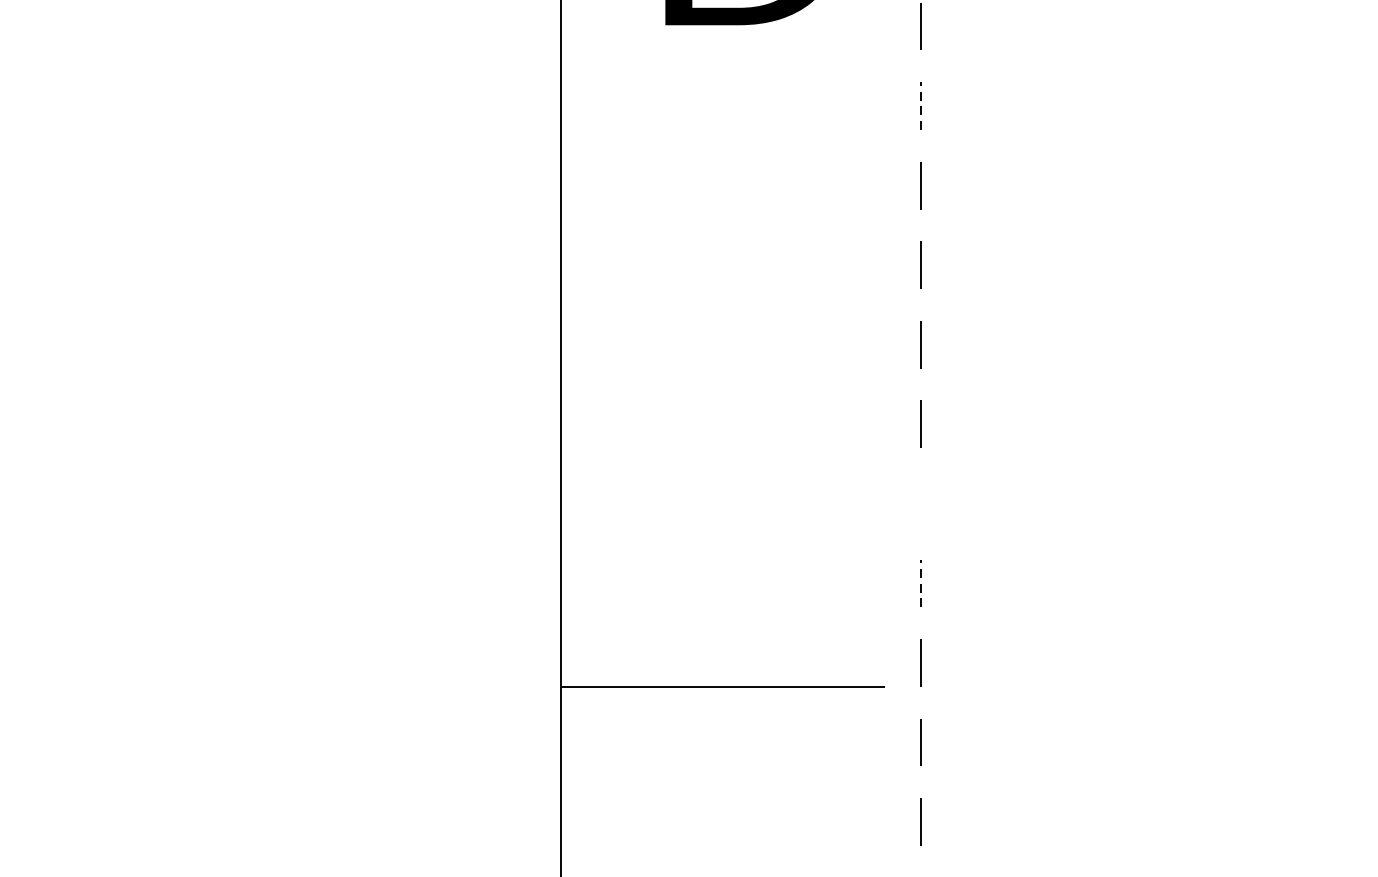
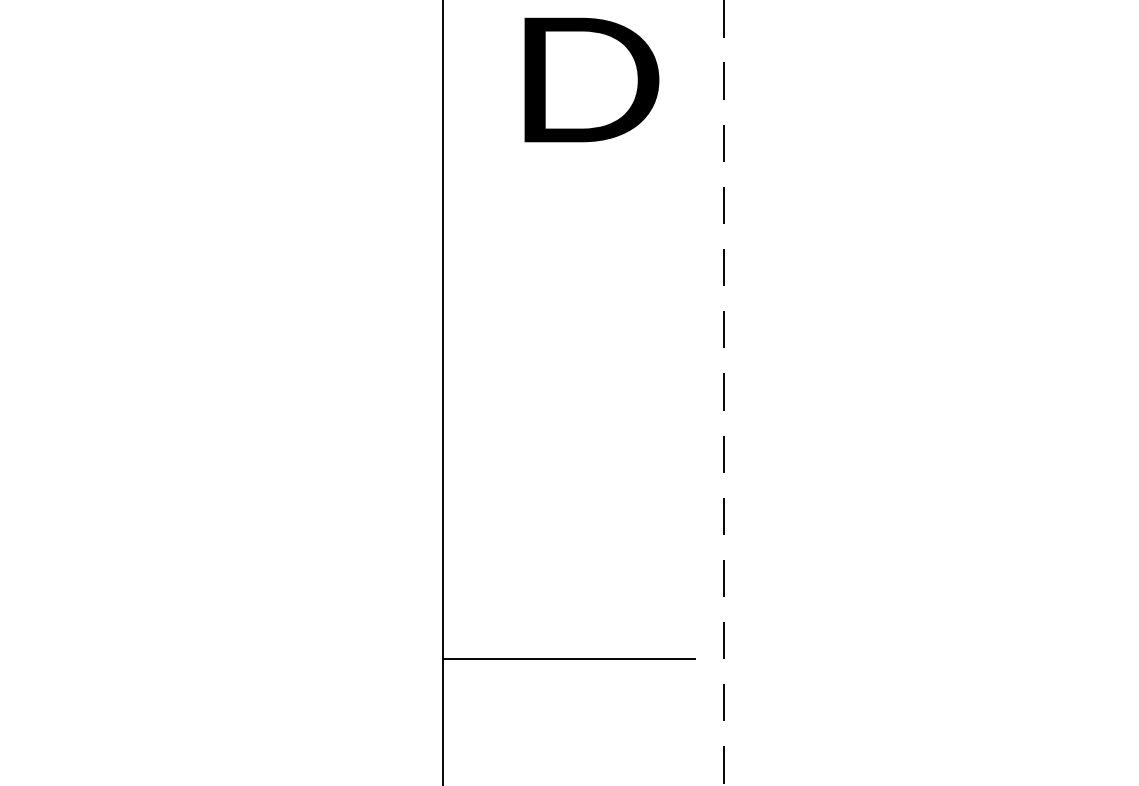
line: (921, 106) -> (724, 205), dashed -> solid
line: (919, 504) -> (723, 516), added
line: (921, 583) -> (724, 578), dashed -> solid

